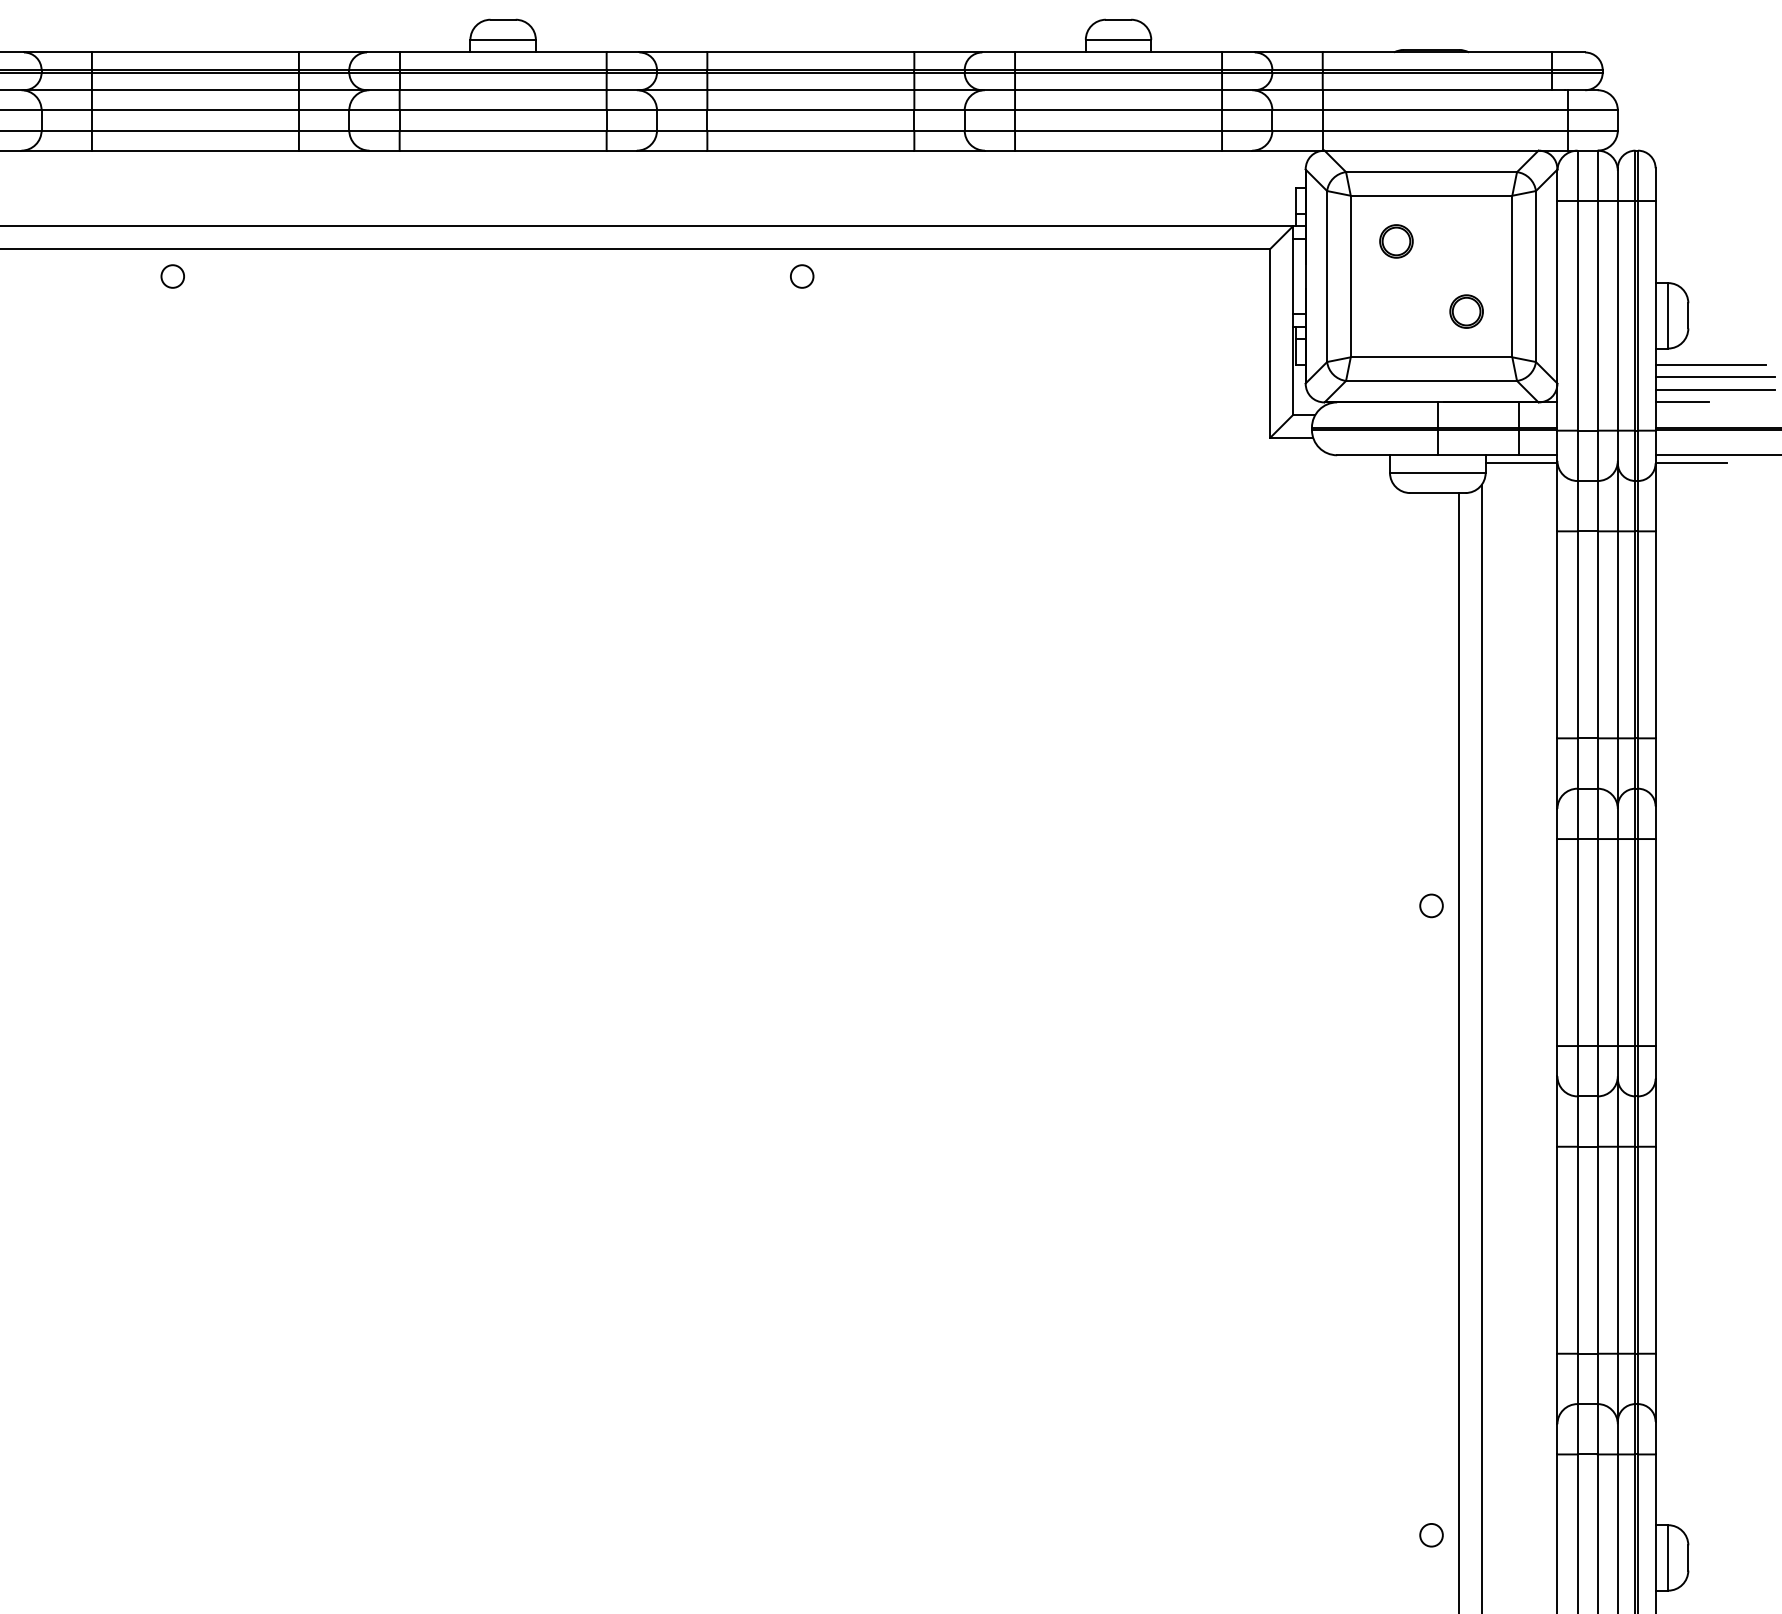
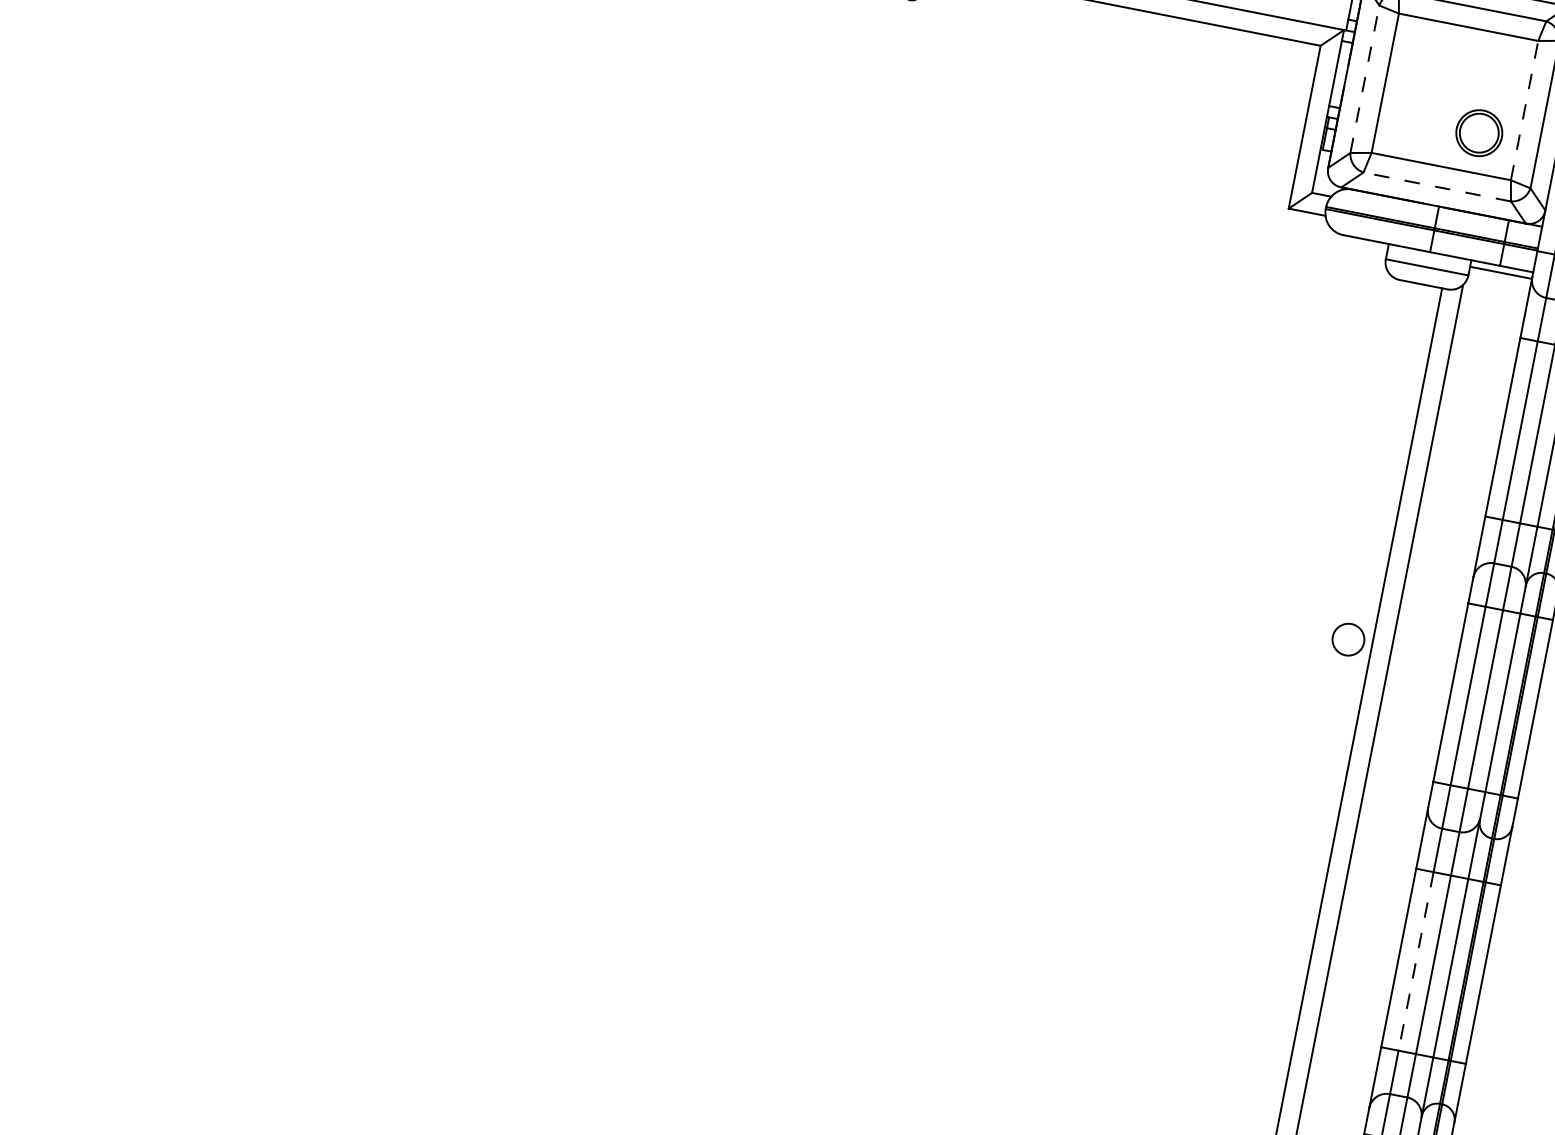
part: (1396, 241) -> (1430, 60), removed
line: (1327, 276) -> (1365, 79), solid -> dashed
line: (1512, 276) -> (1524, 110), solid -> dashed
part: (1466, 311) -> (1479, 132), size x1.6
line: (1431, 380) -> (1437, 186), solid -> dashed
circle: (1431, 905) -> (1348, 639), size x1.6
line: (1577, 1250) -> (1416, 961), solid -> dashed

